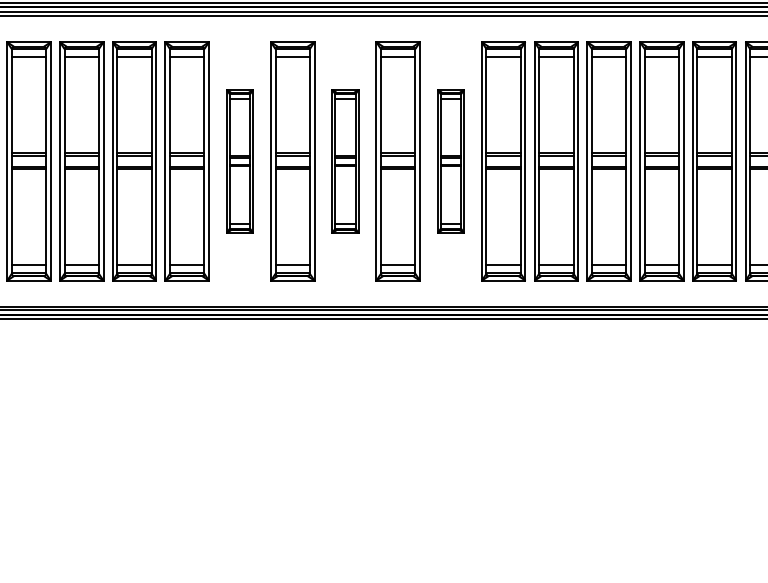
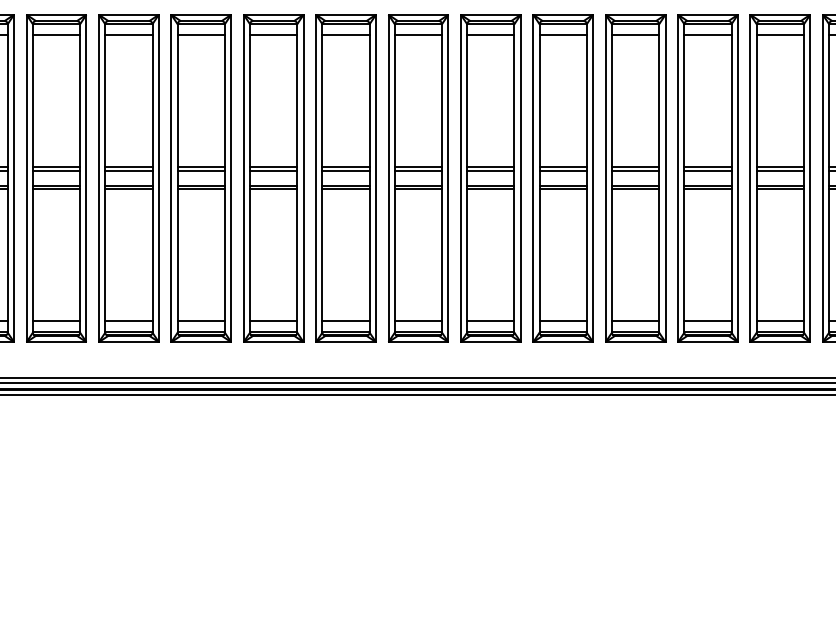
part: (239, 161) -> (273, 178), size x1.67
part: (345, 161) -> (418, 178), size x1.67
part: (450, 161) -> (562, 178), size x1.67

